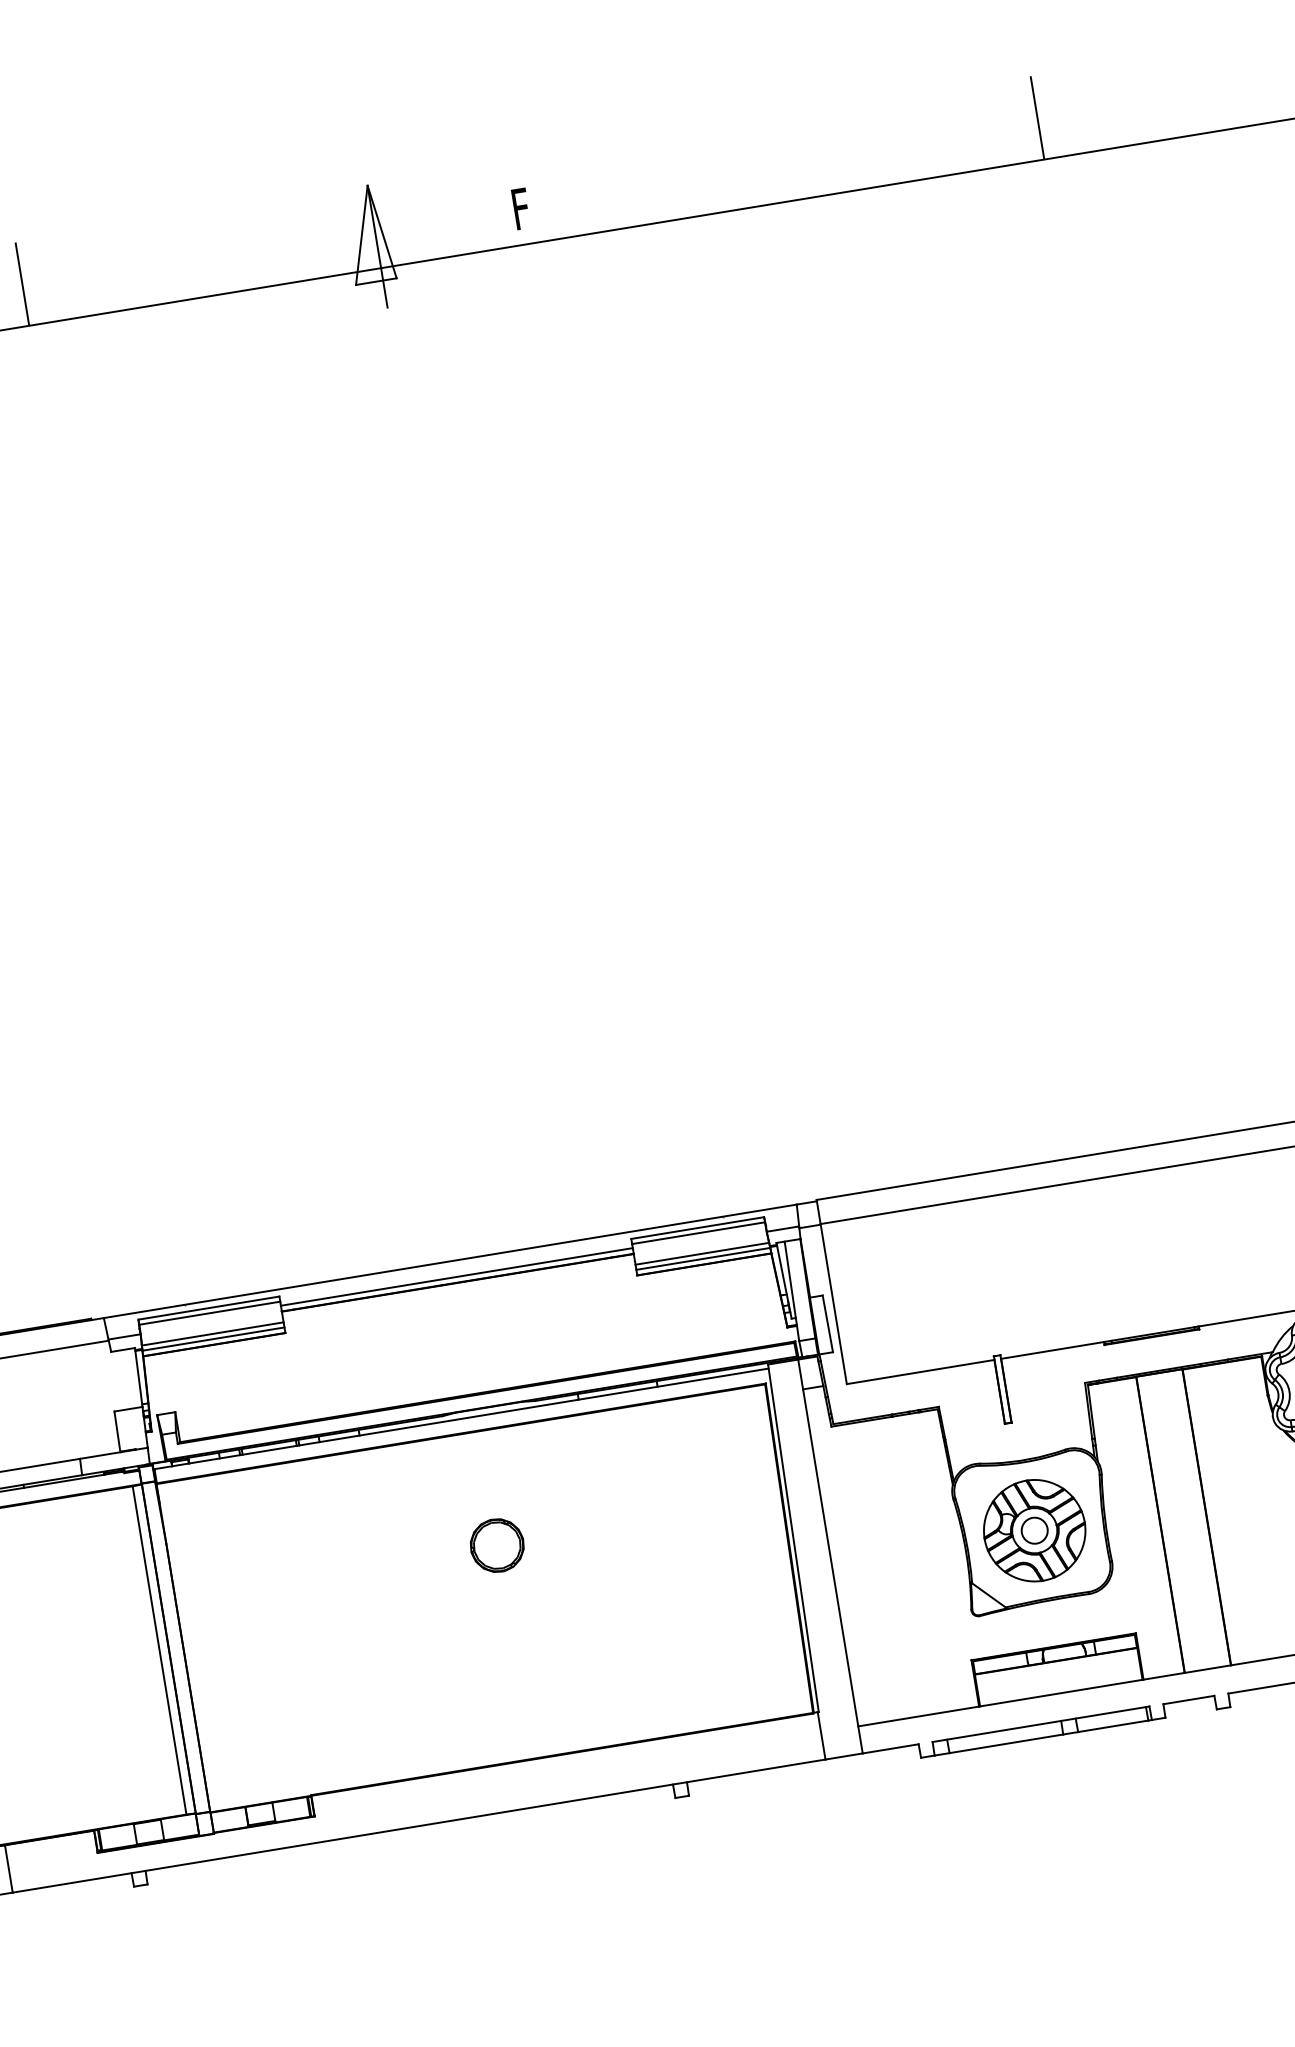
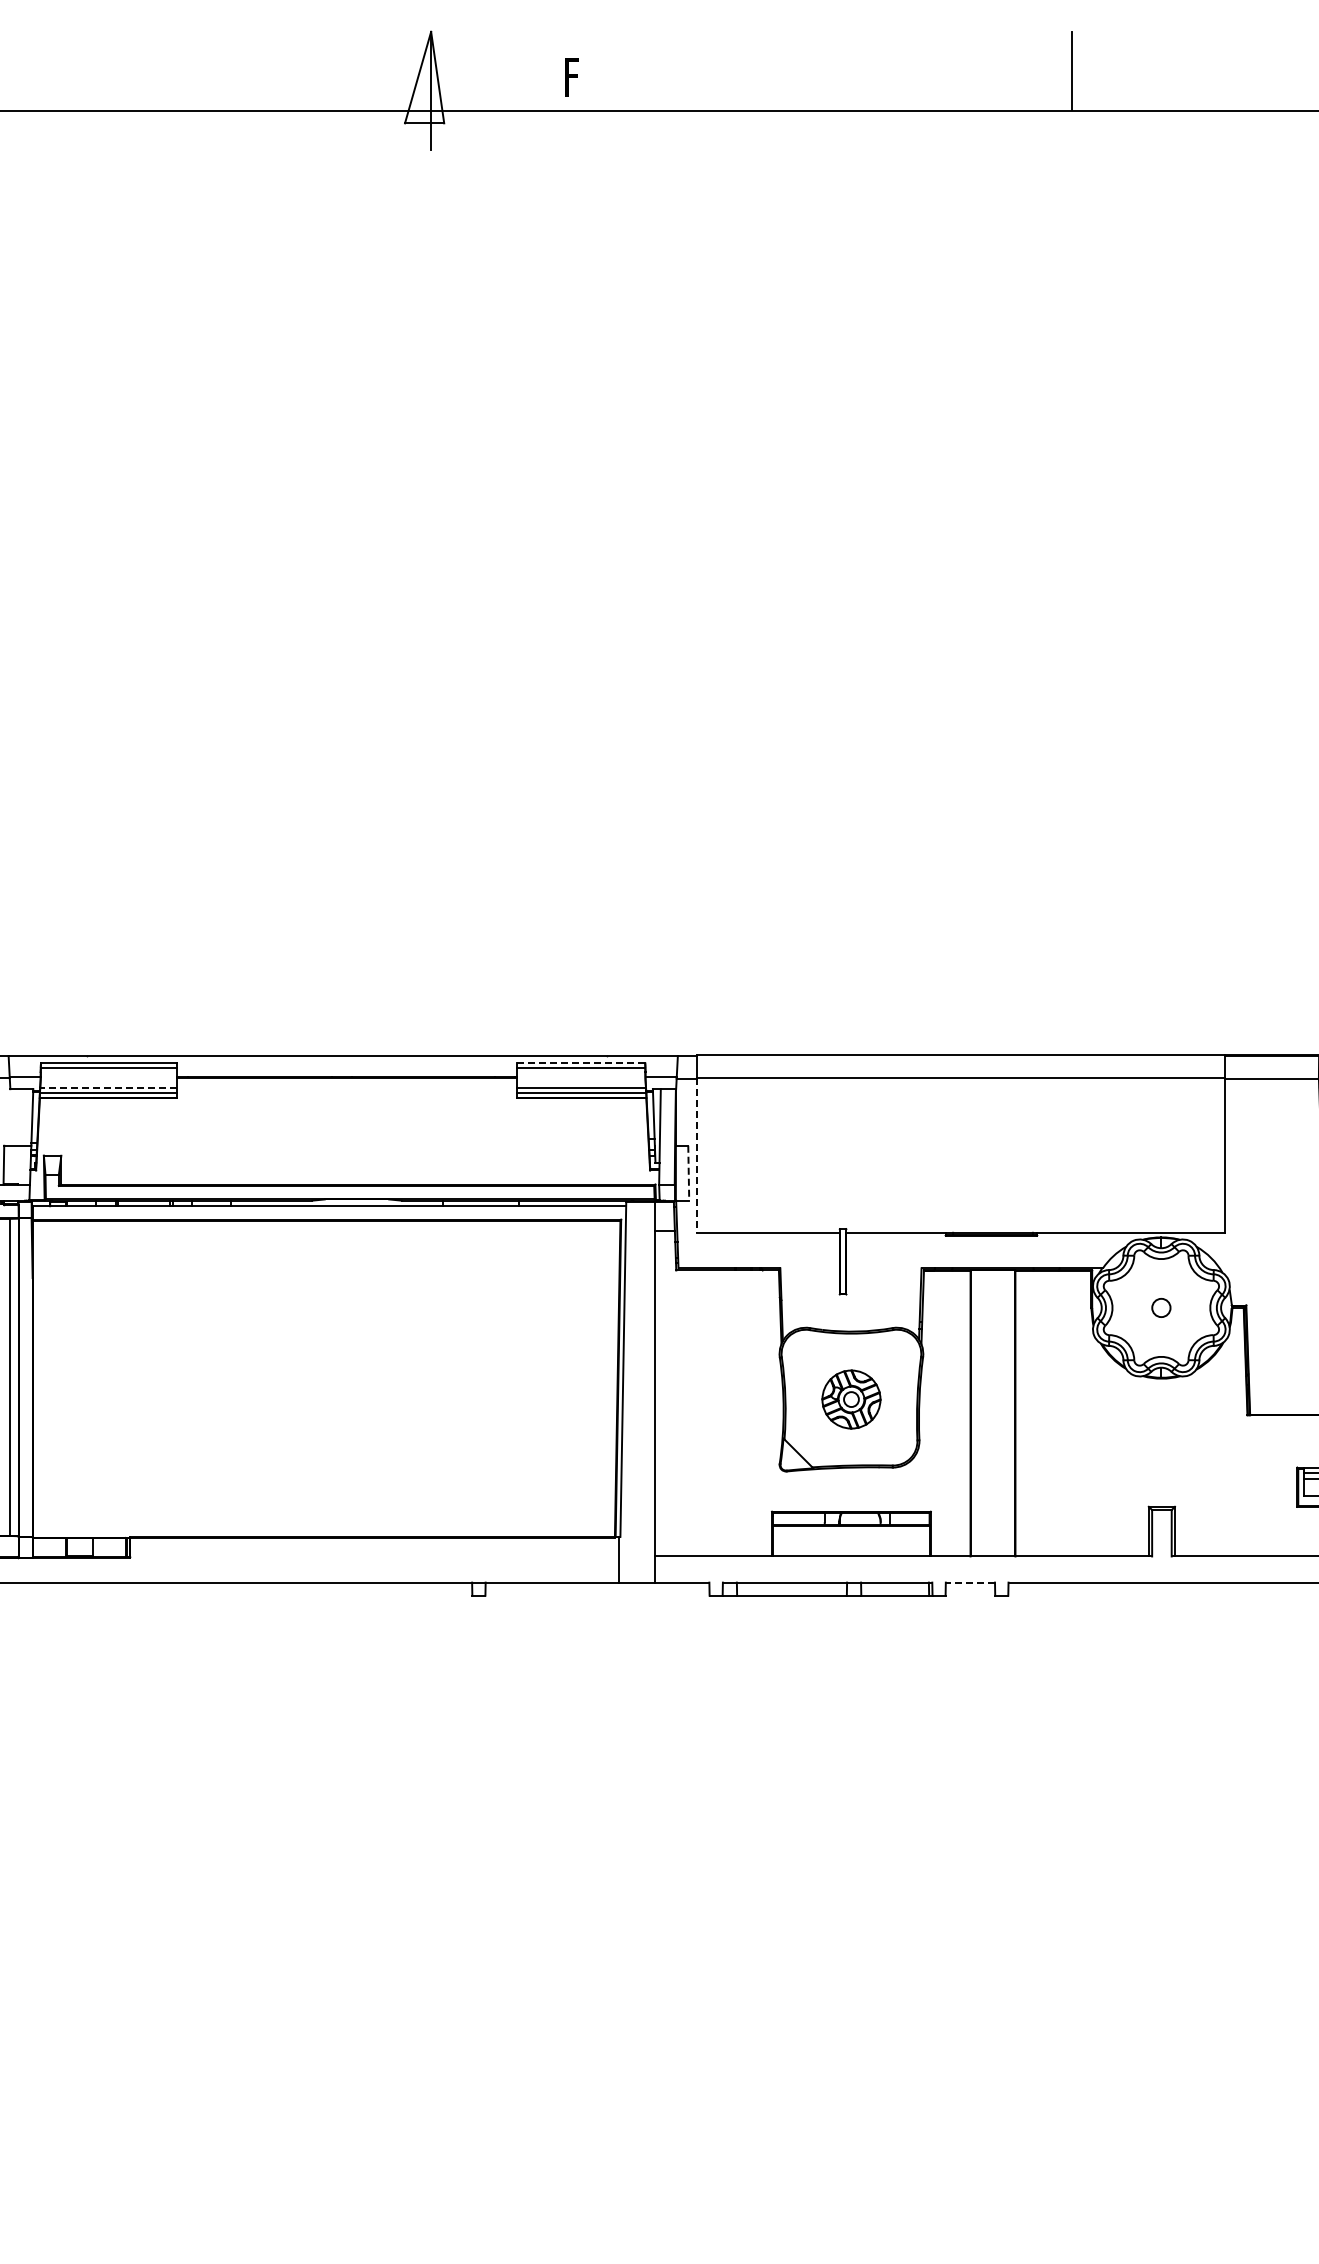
line: (22, 283) -> (91, 70), removed
line: (698, 1228) -> (581, 1063), solid -> dashed
line: (456, 1276) -> (346, 1071), removed
line: (833, 1304) -> (697, 1155), solid -> dashed
line: (827, 1324) -> (688, 1173), solid -> dashed
line: (212, 1333) -> (108, 1087), solid -> dashed
part: (1034, 1530) -> (851, 1399), size x0.6
part: (497, 1545) -> (343, 1330), removed
line: (1188, 1699) -> (970, 1582), solid -> dashed

